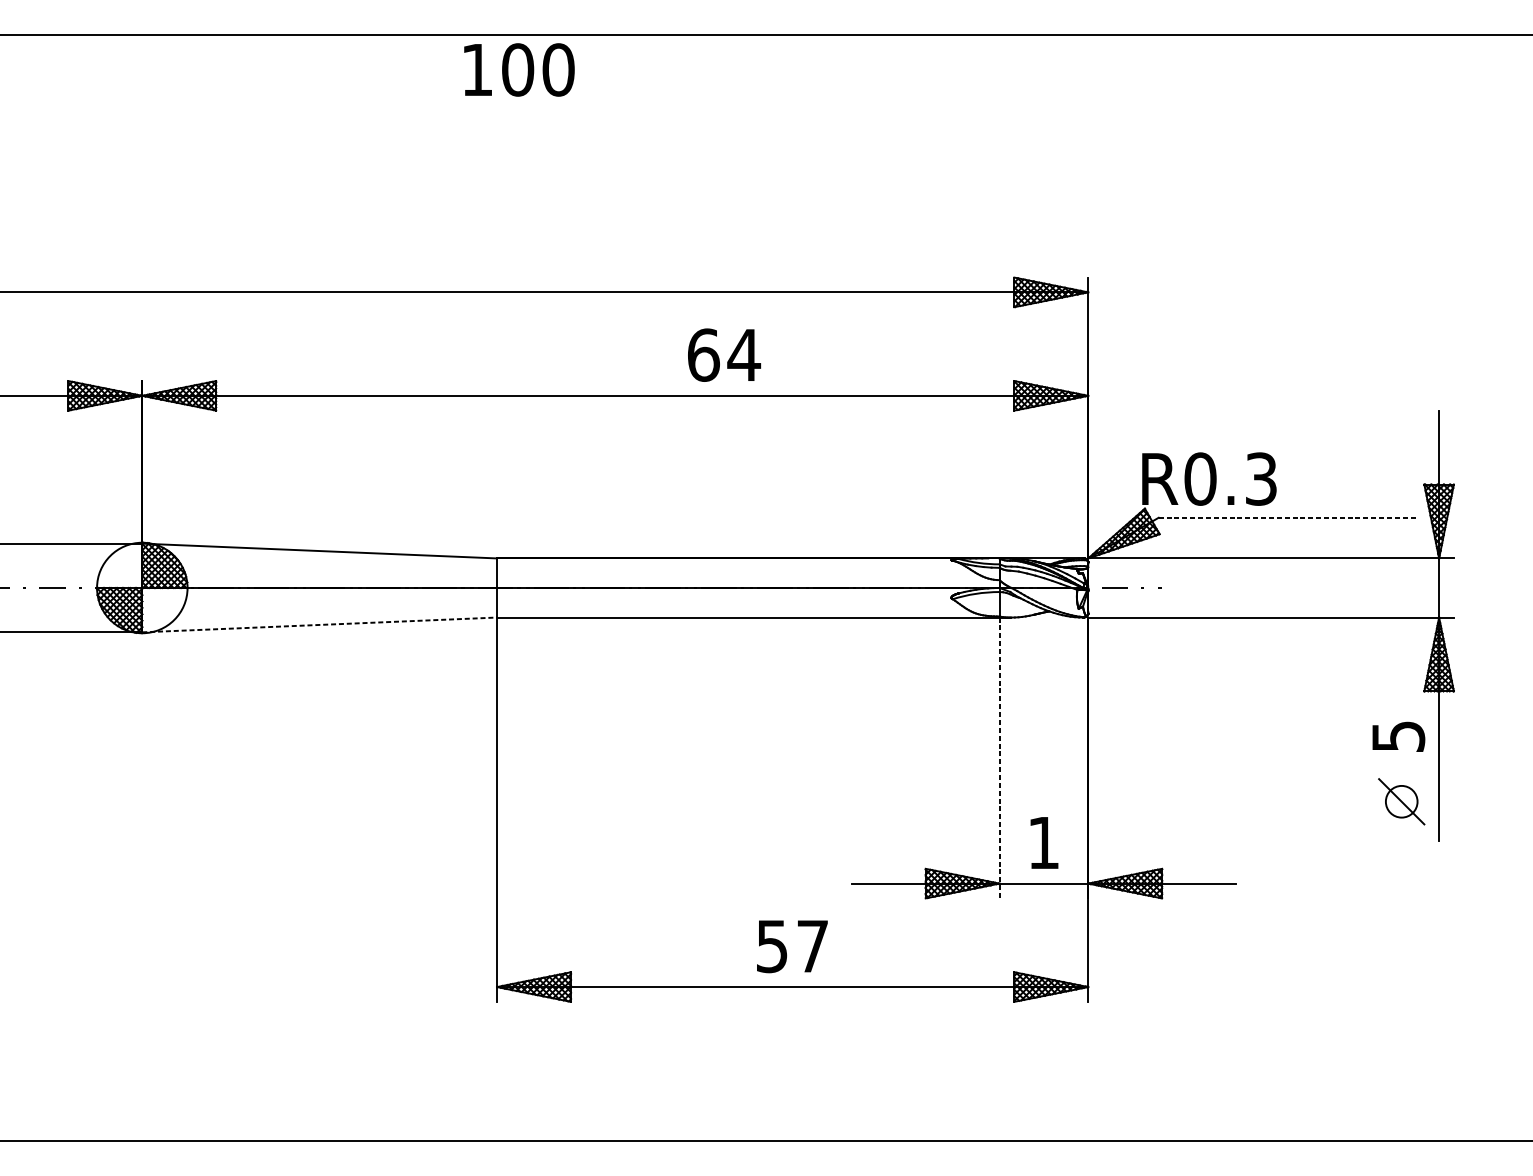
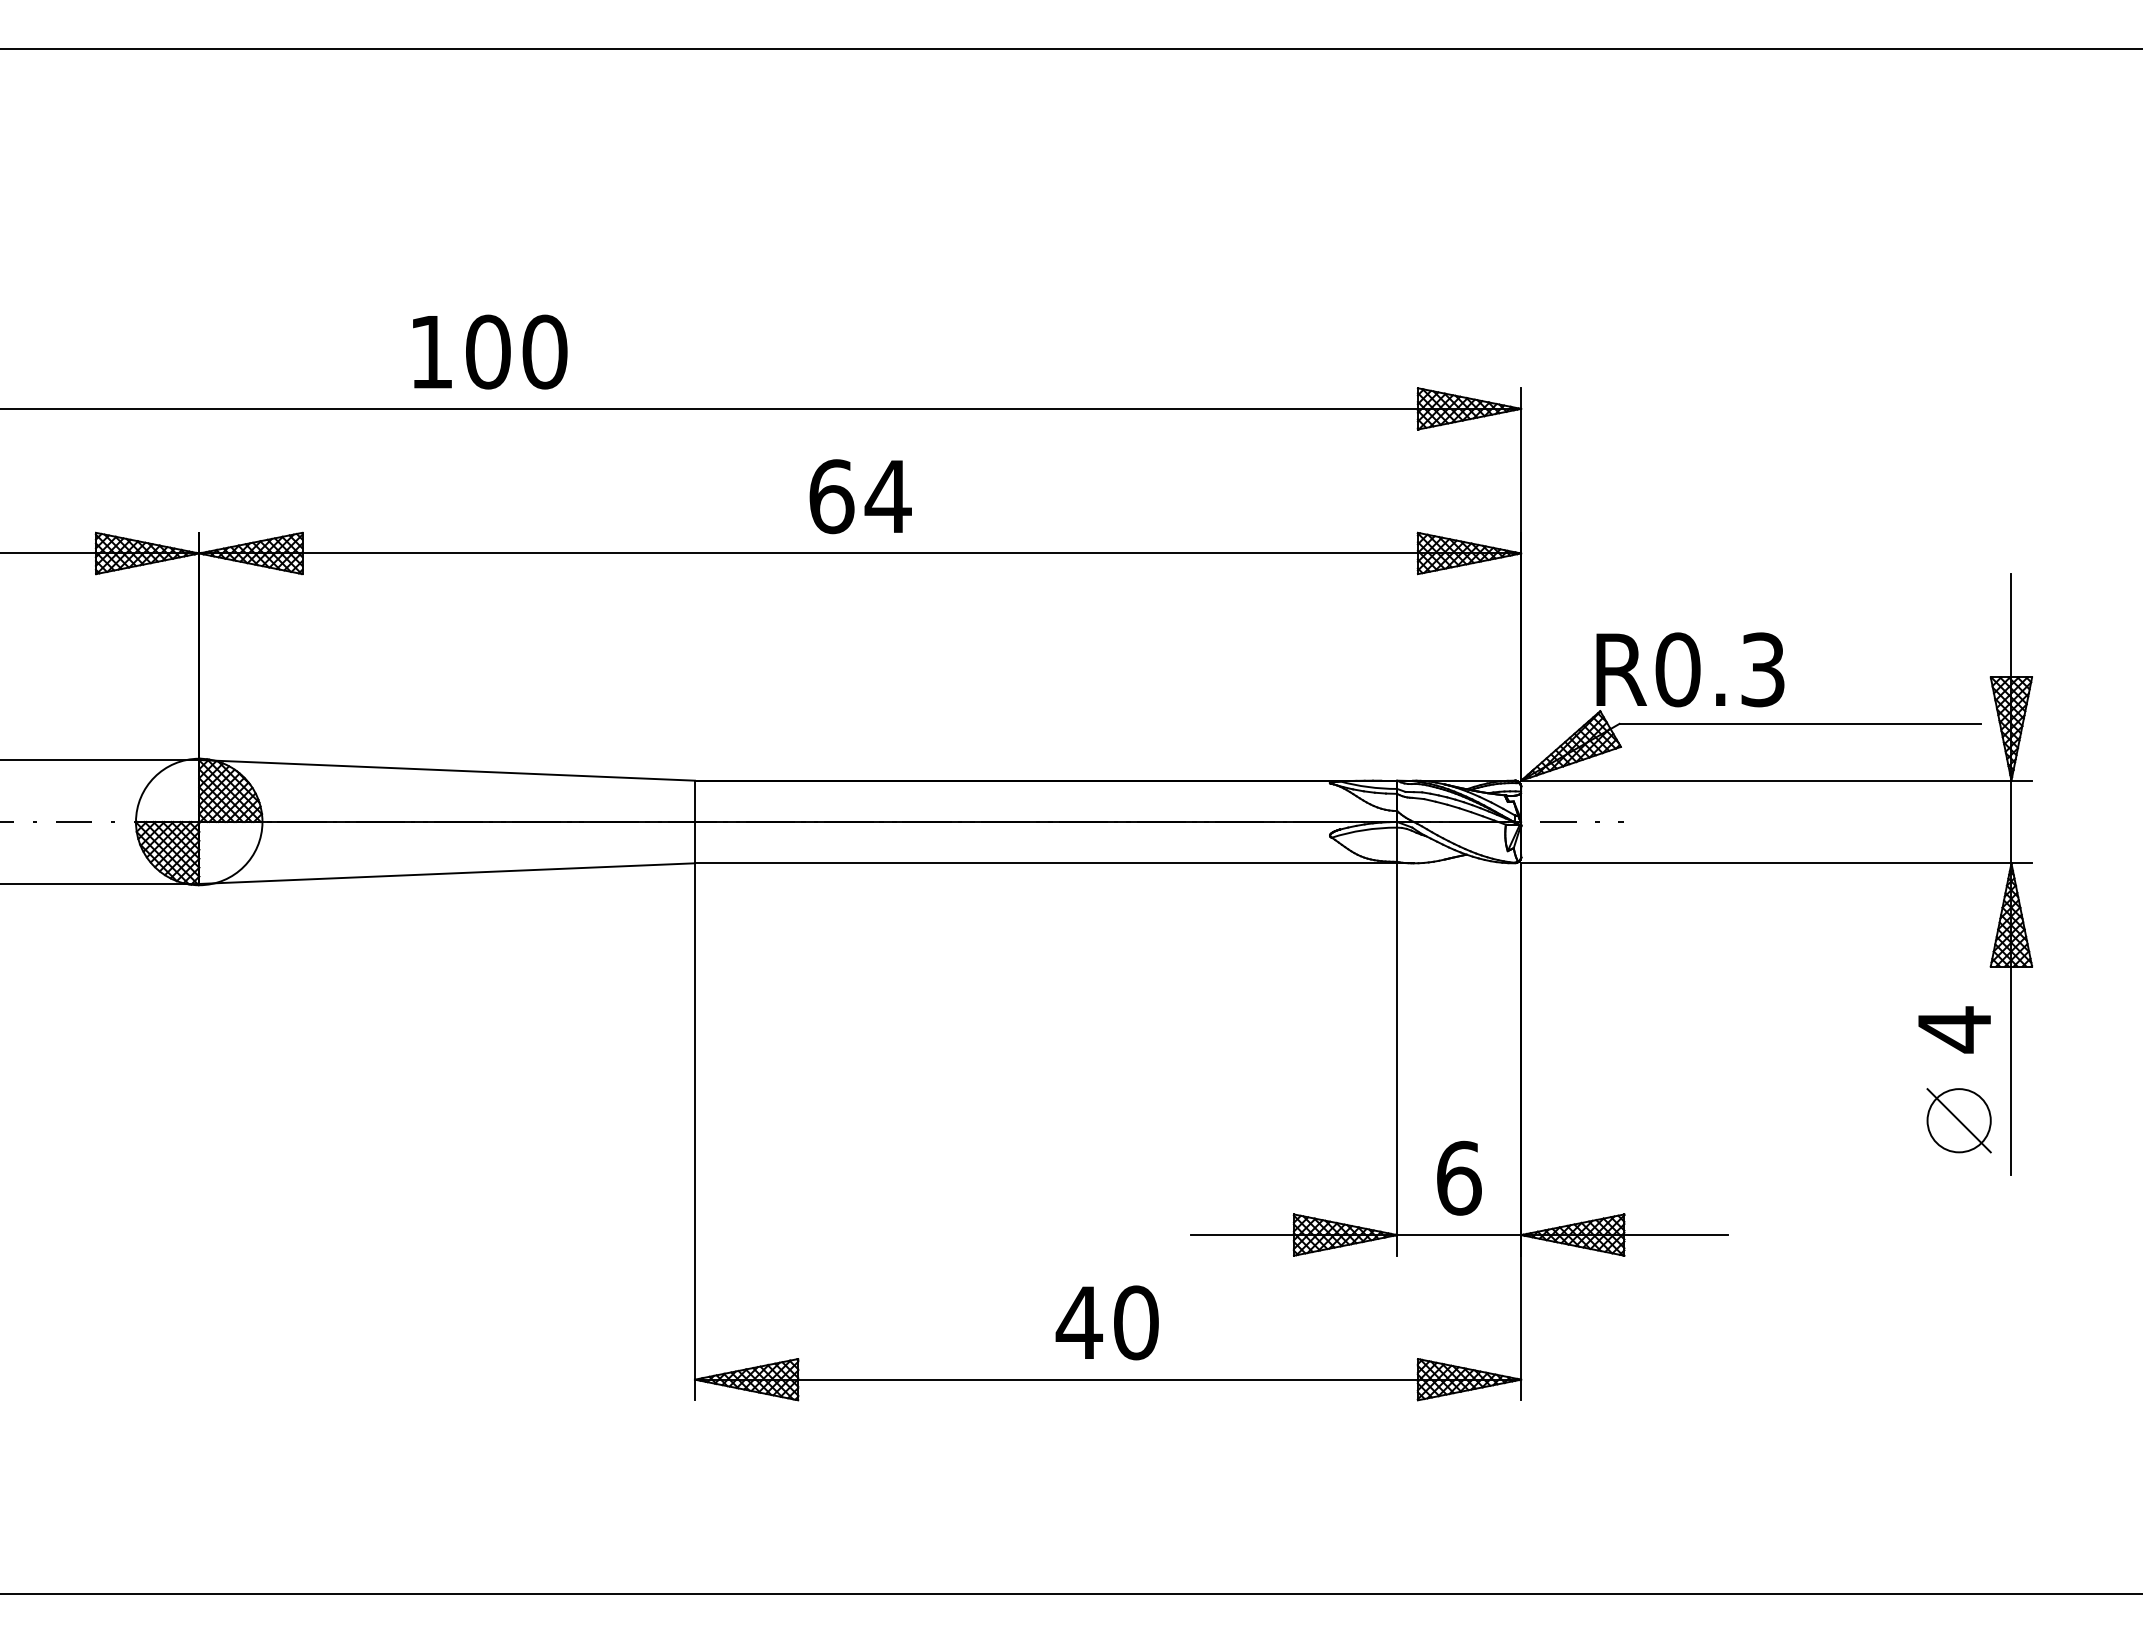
text: (519, 69) -> (490, 351), moved
text: (724, 355) -> (860, 496), moved
line: (1288, 517) -> (1800, 723), dashed -> solid
line: (319, 624) -> (447, 873), dashed -> solid
text: (1399, 736) -> (1955, 1029), 5 -> 4
line: (999, 758) -> (1397, 1060), dashed -> solid
circle: (1401, 801) -> (1958, 1120), size x1.43
text: (1044, 842) -> (1459, 1177), 1 -> 6
text: (791, 946) -> (1106, 1322), 57 -> 40

